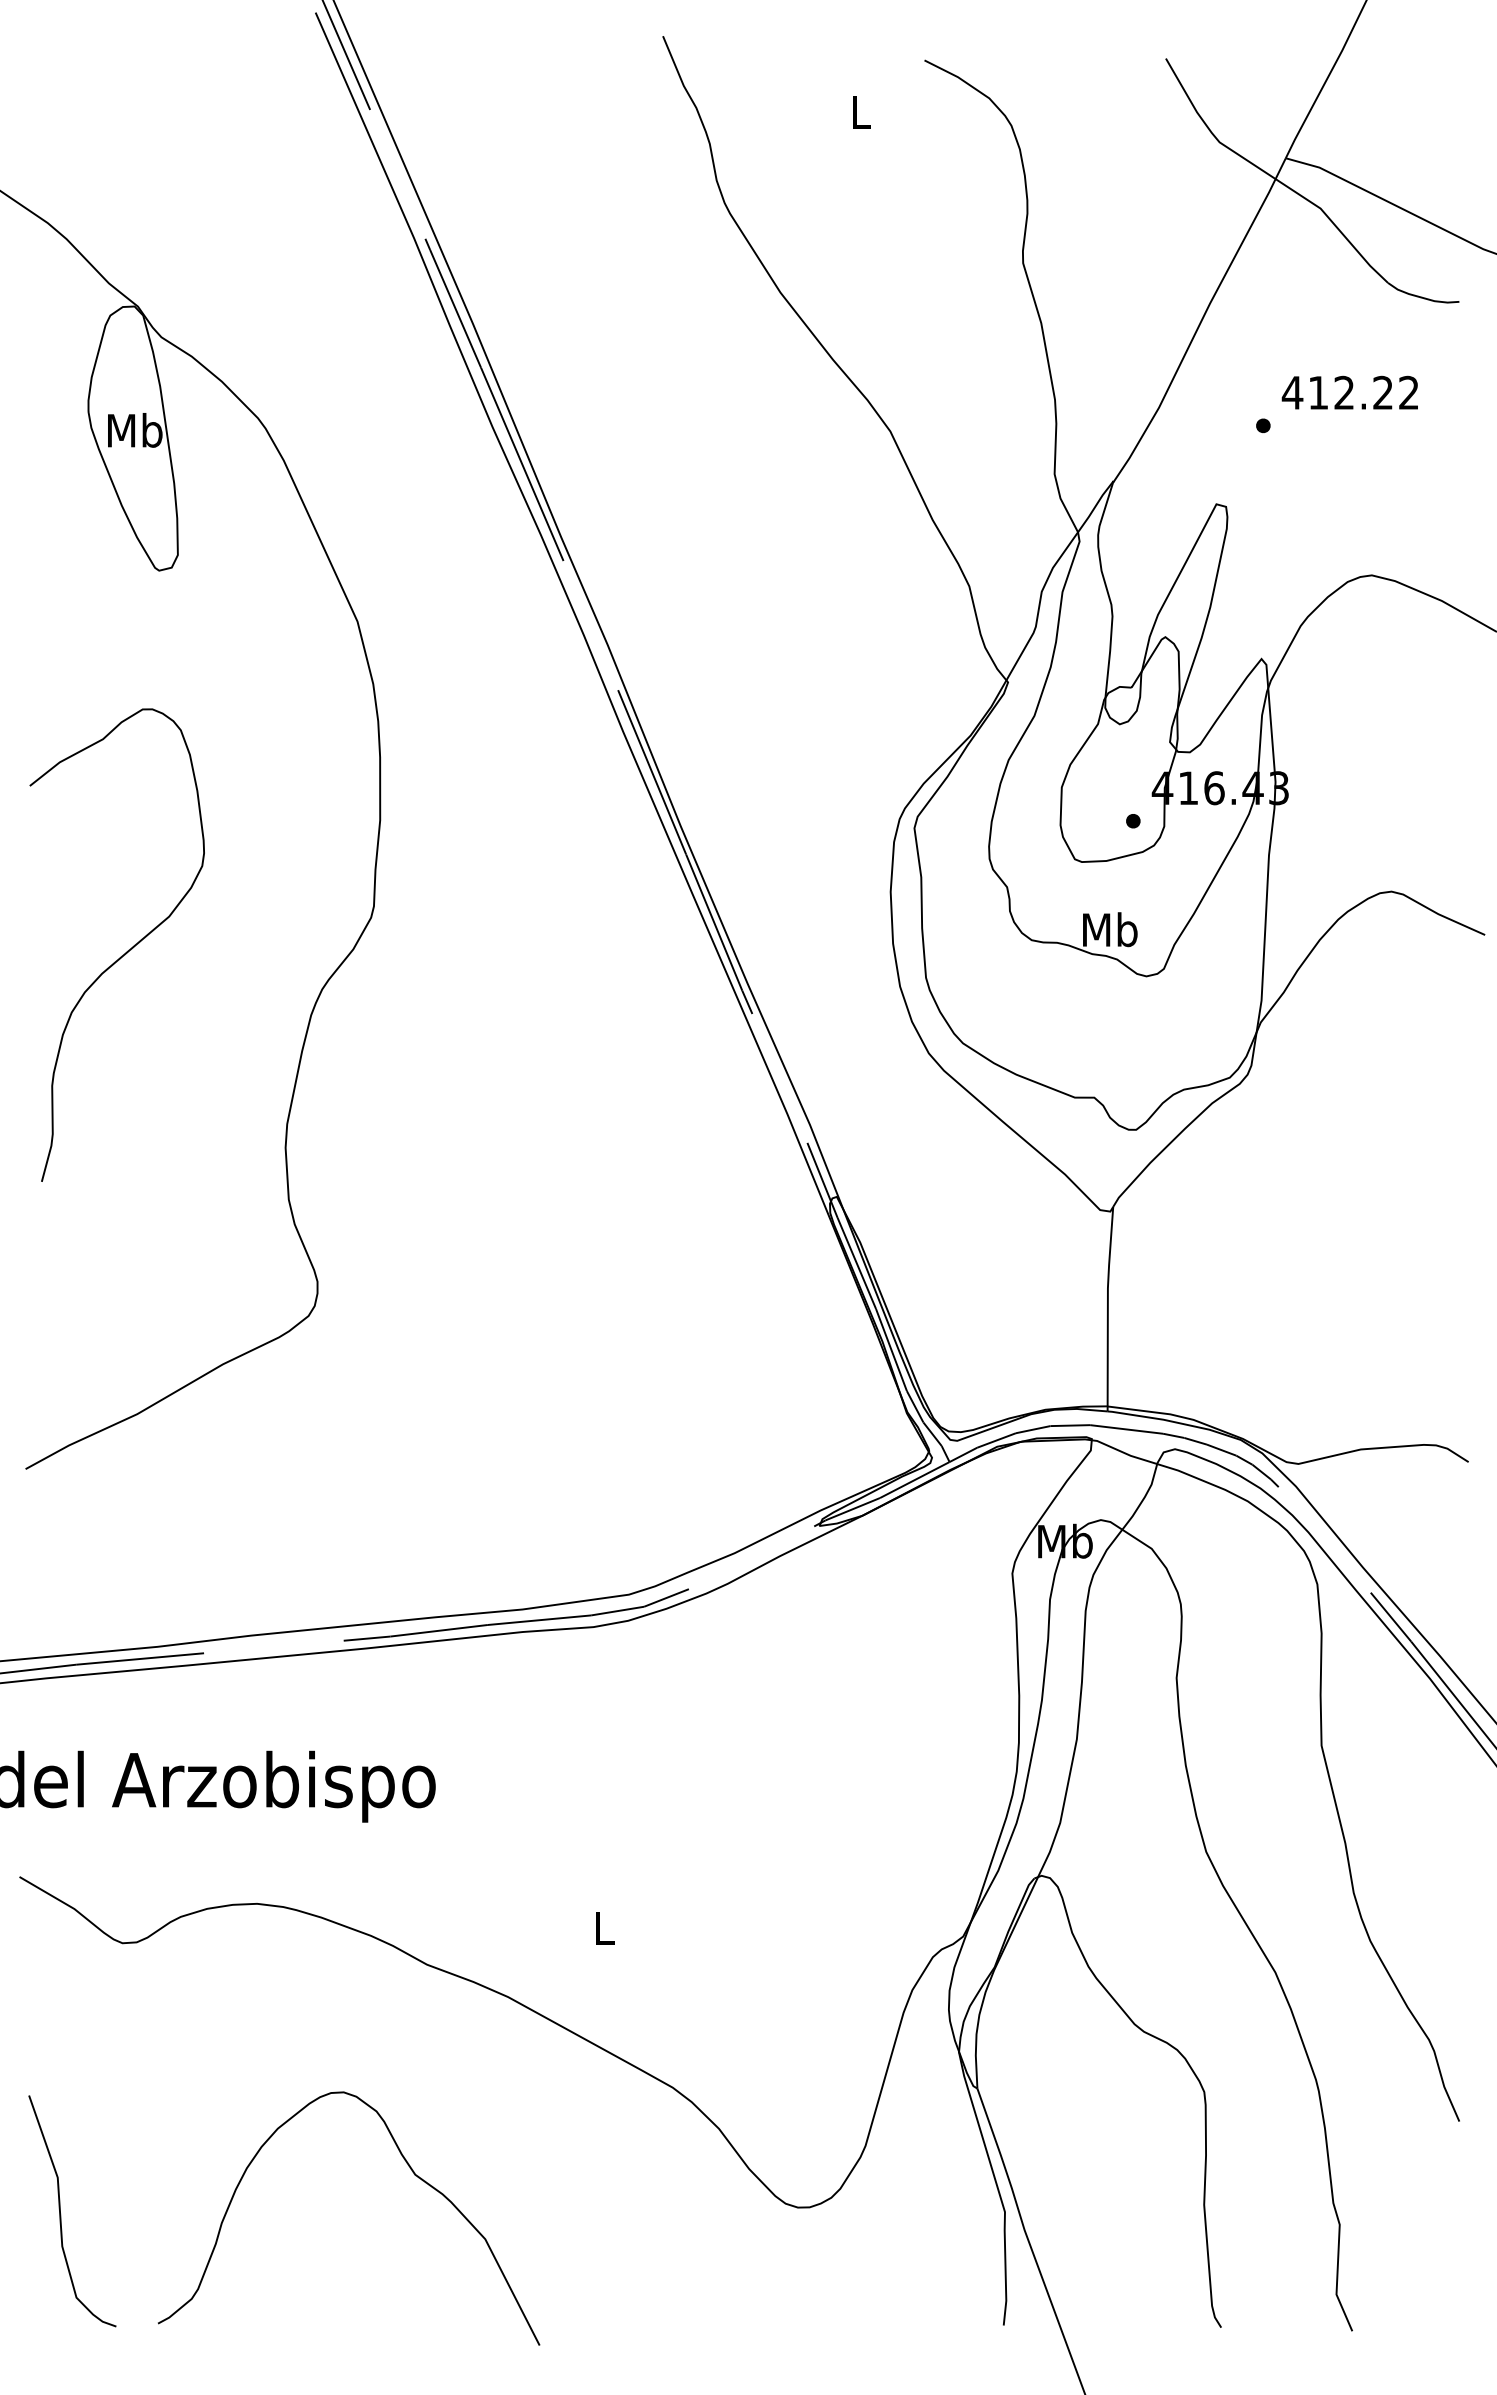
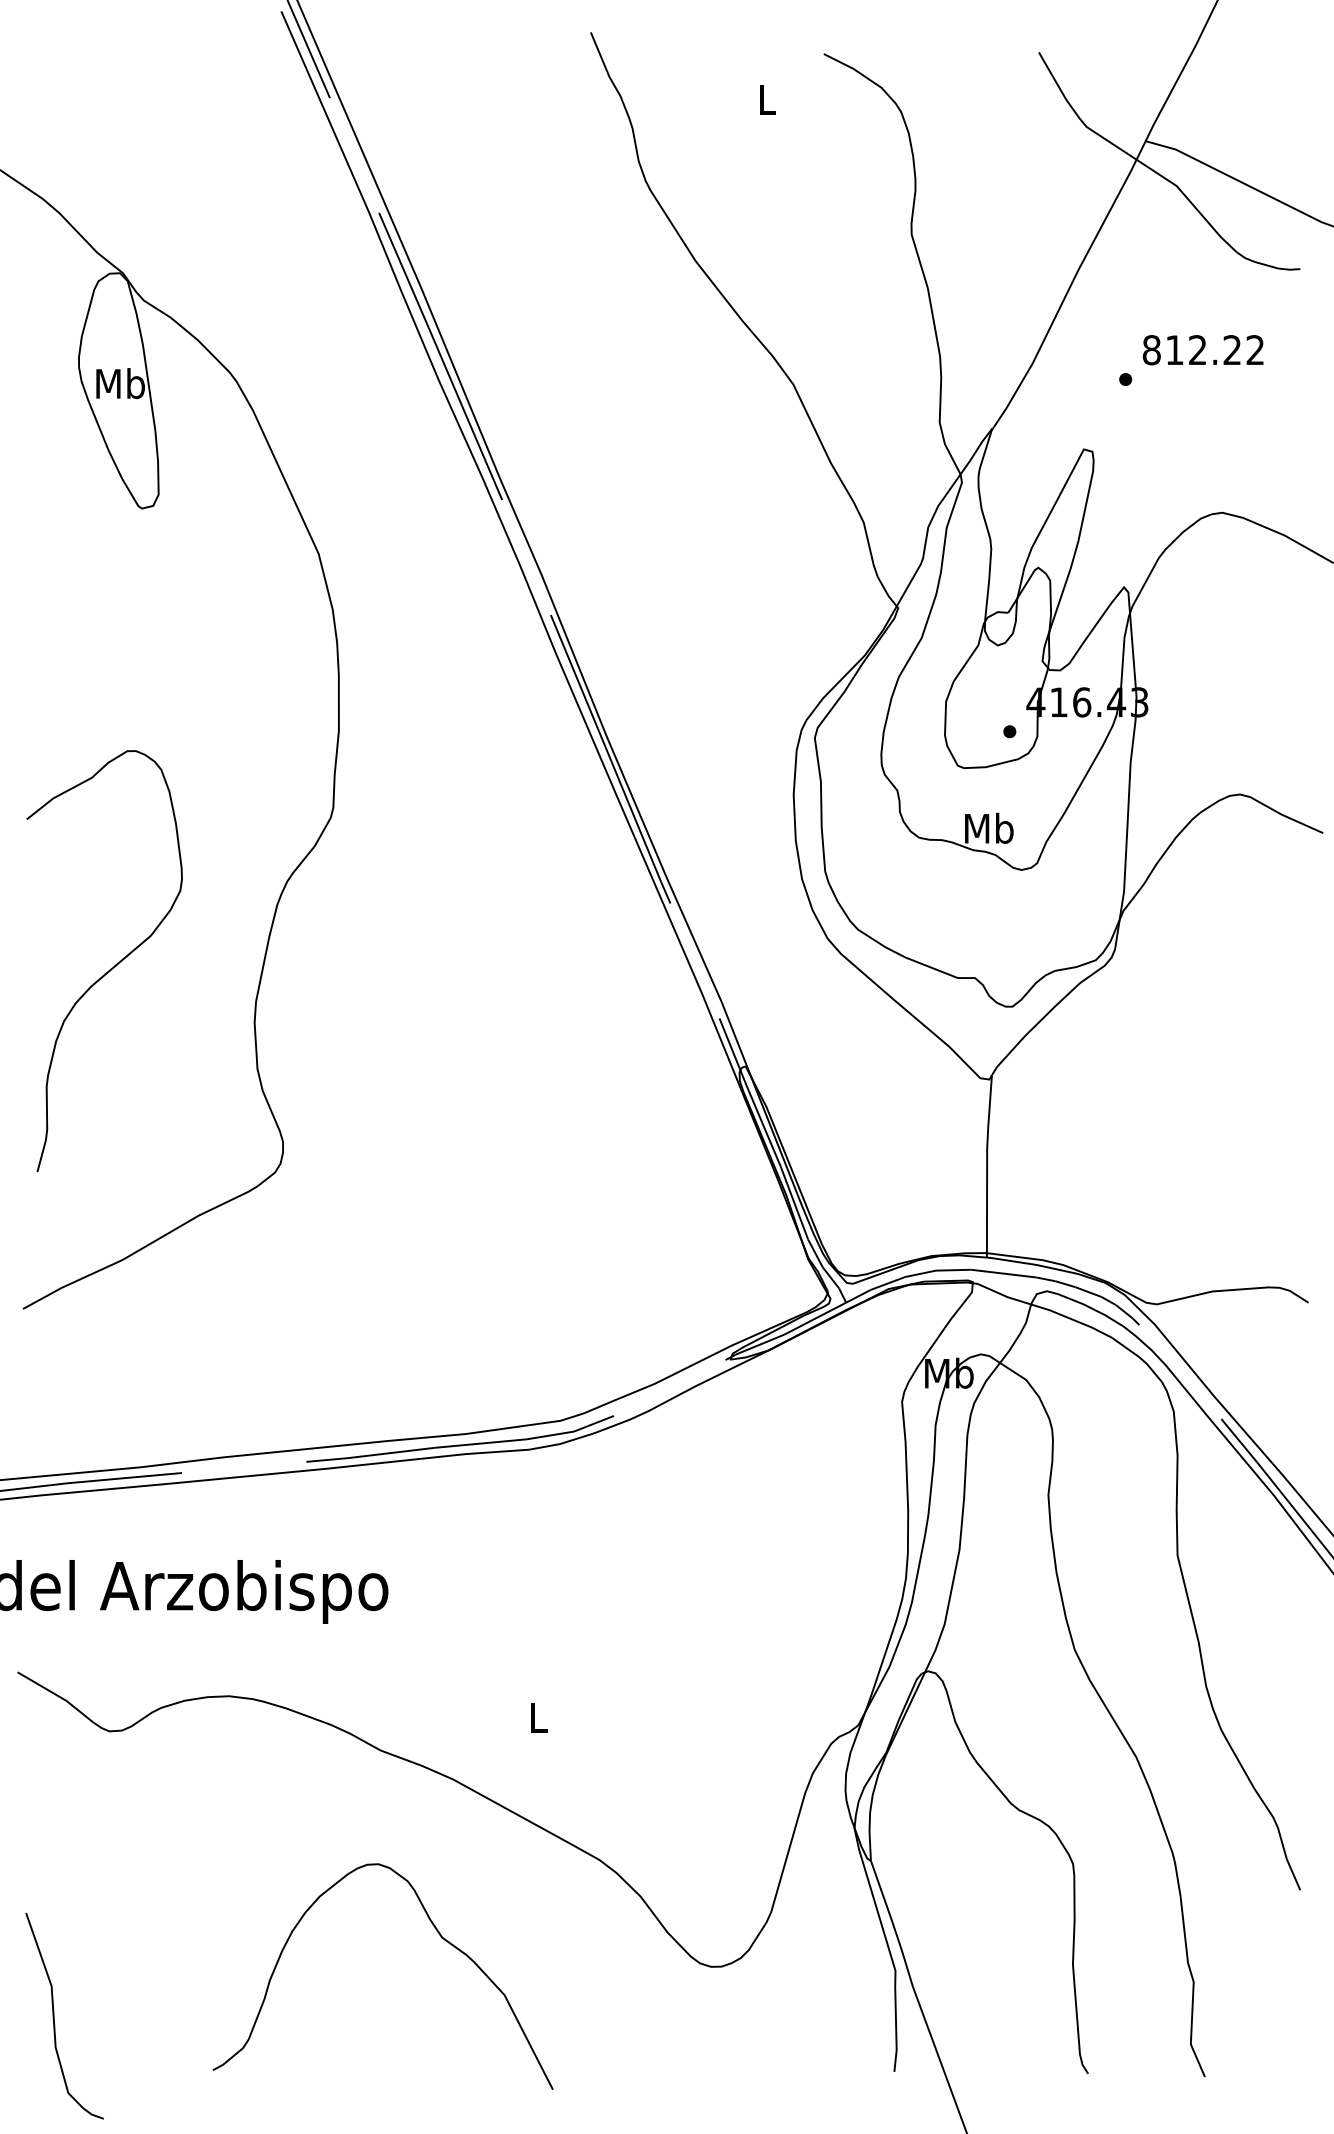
text: (1292, 393) -> (1151, 350), 412.22 -> 812.22
curve: (123, 953) -> (110, 968), moved
curve: (414, 2175) -> (441, 1938), moved
curve: (60, 2210) -> (54, 2015), moved

